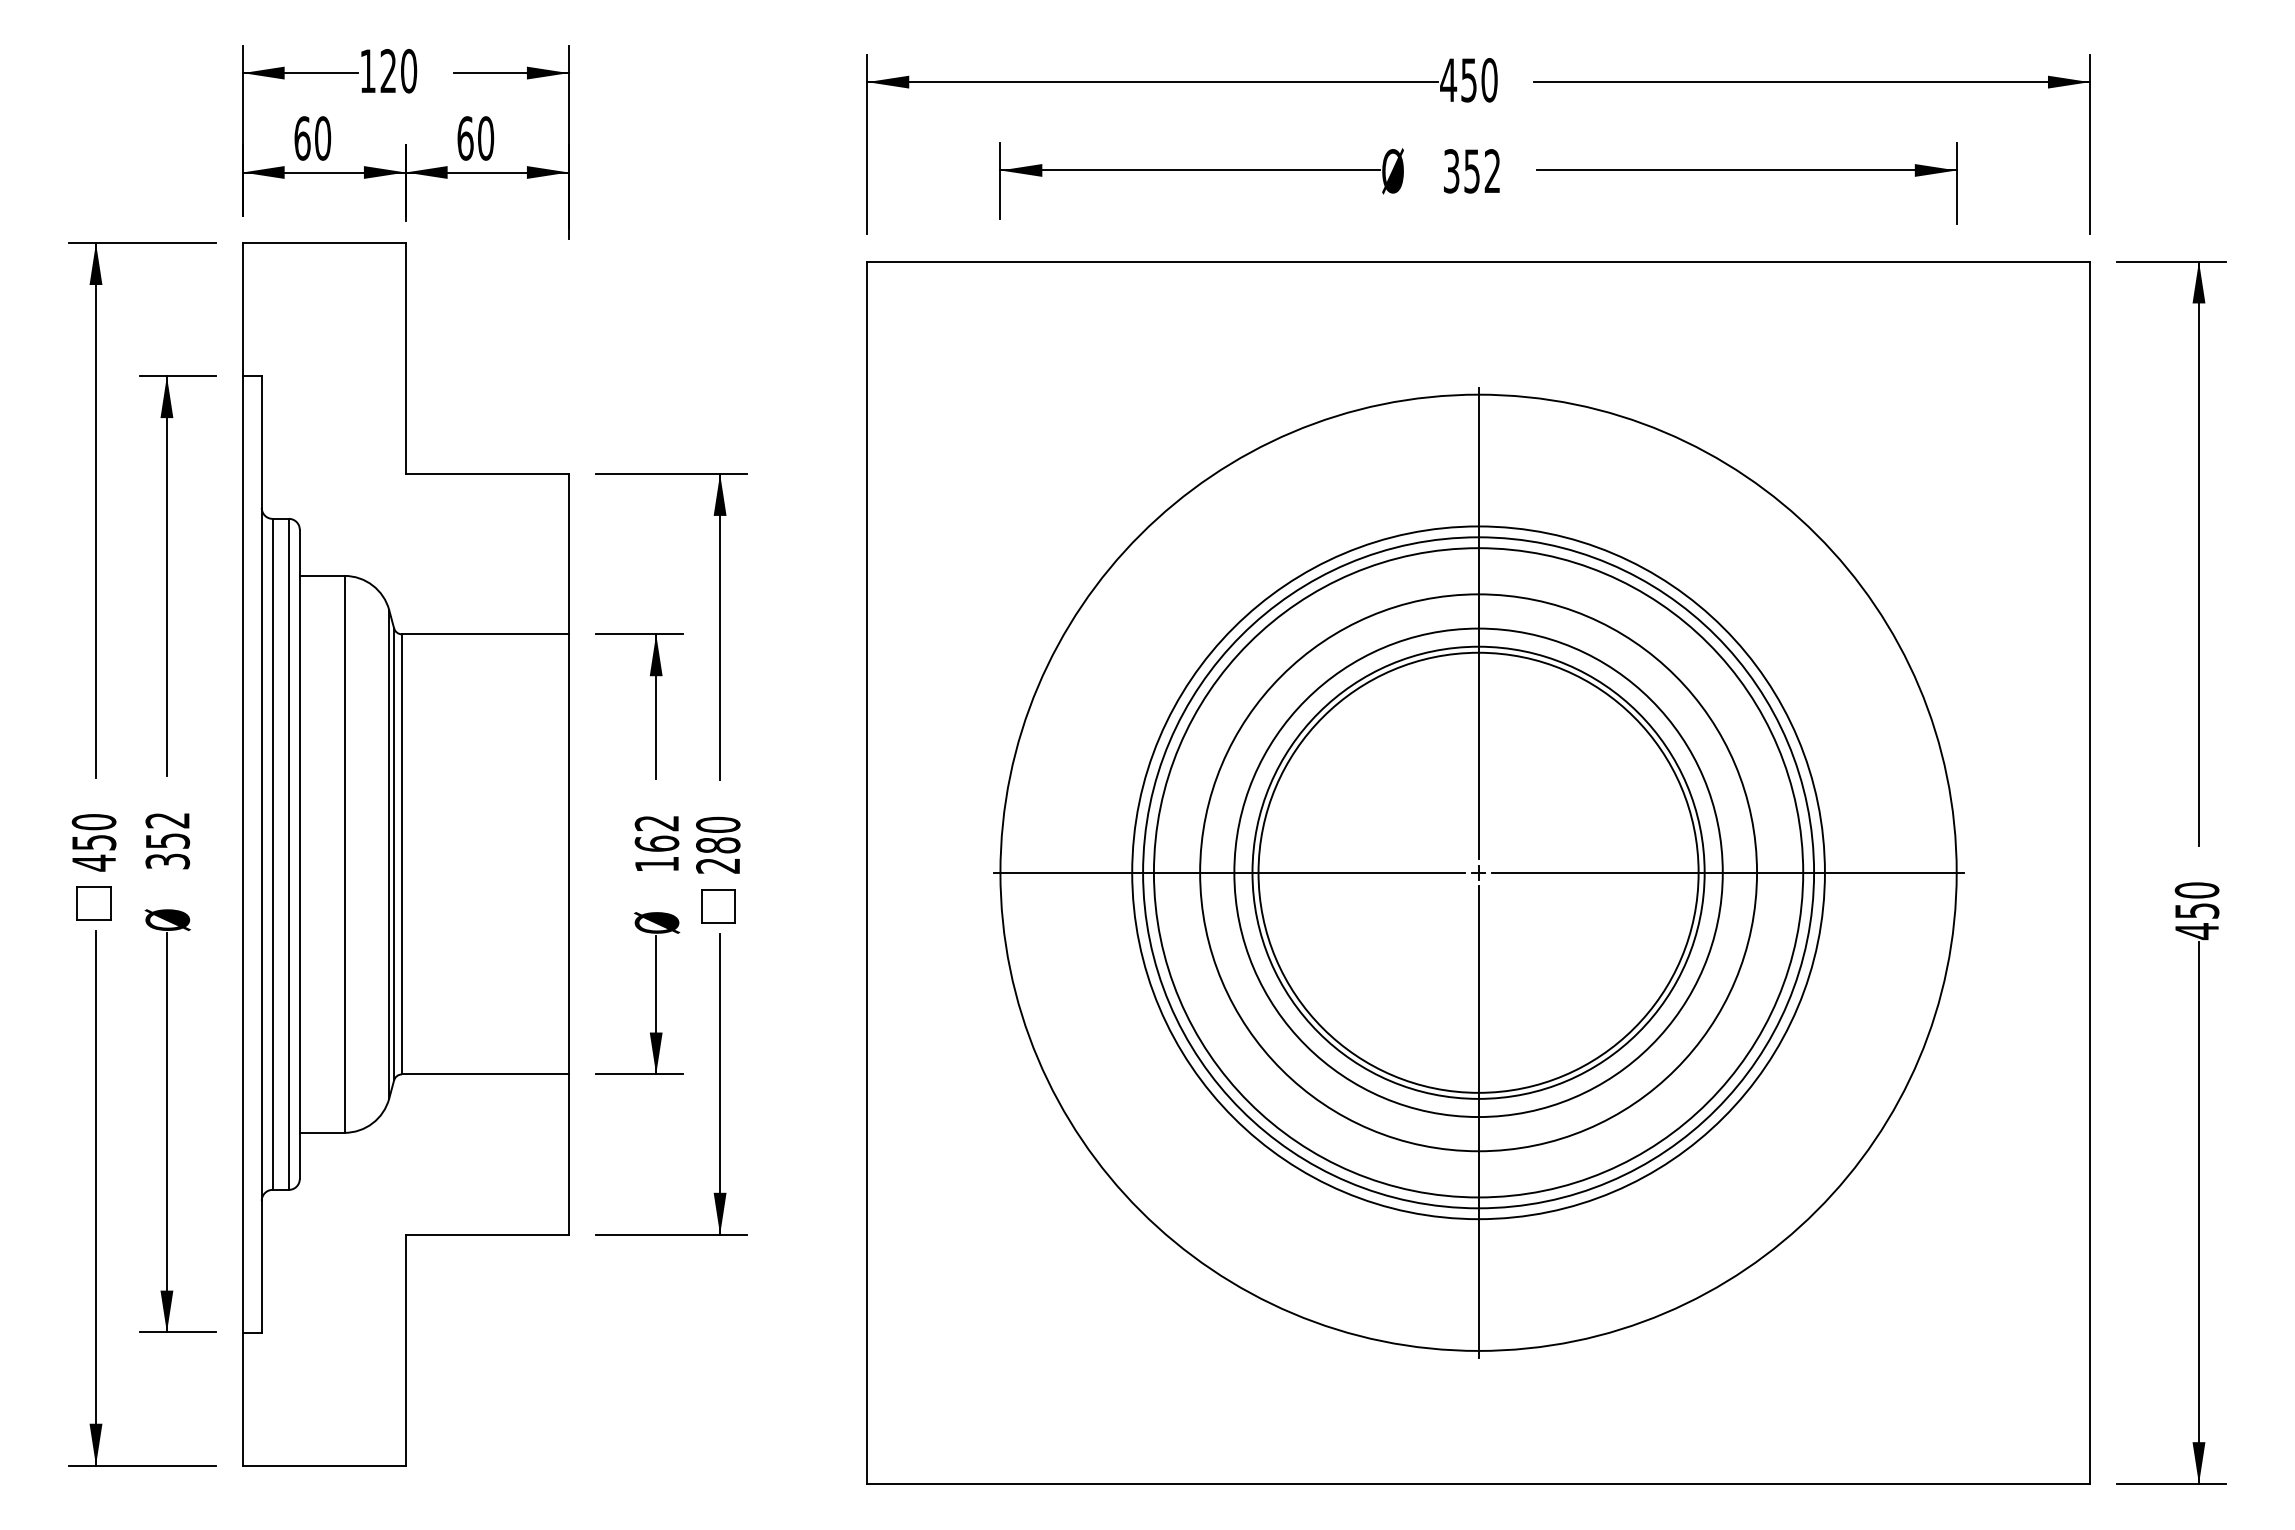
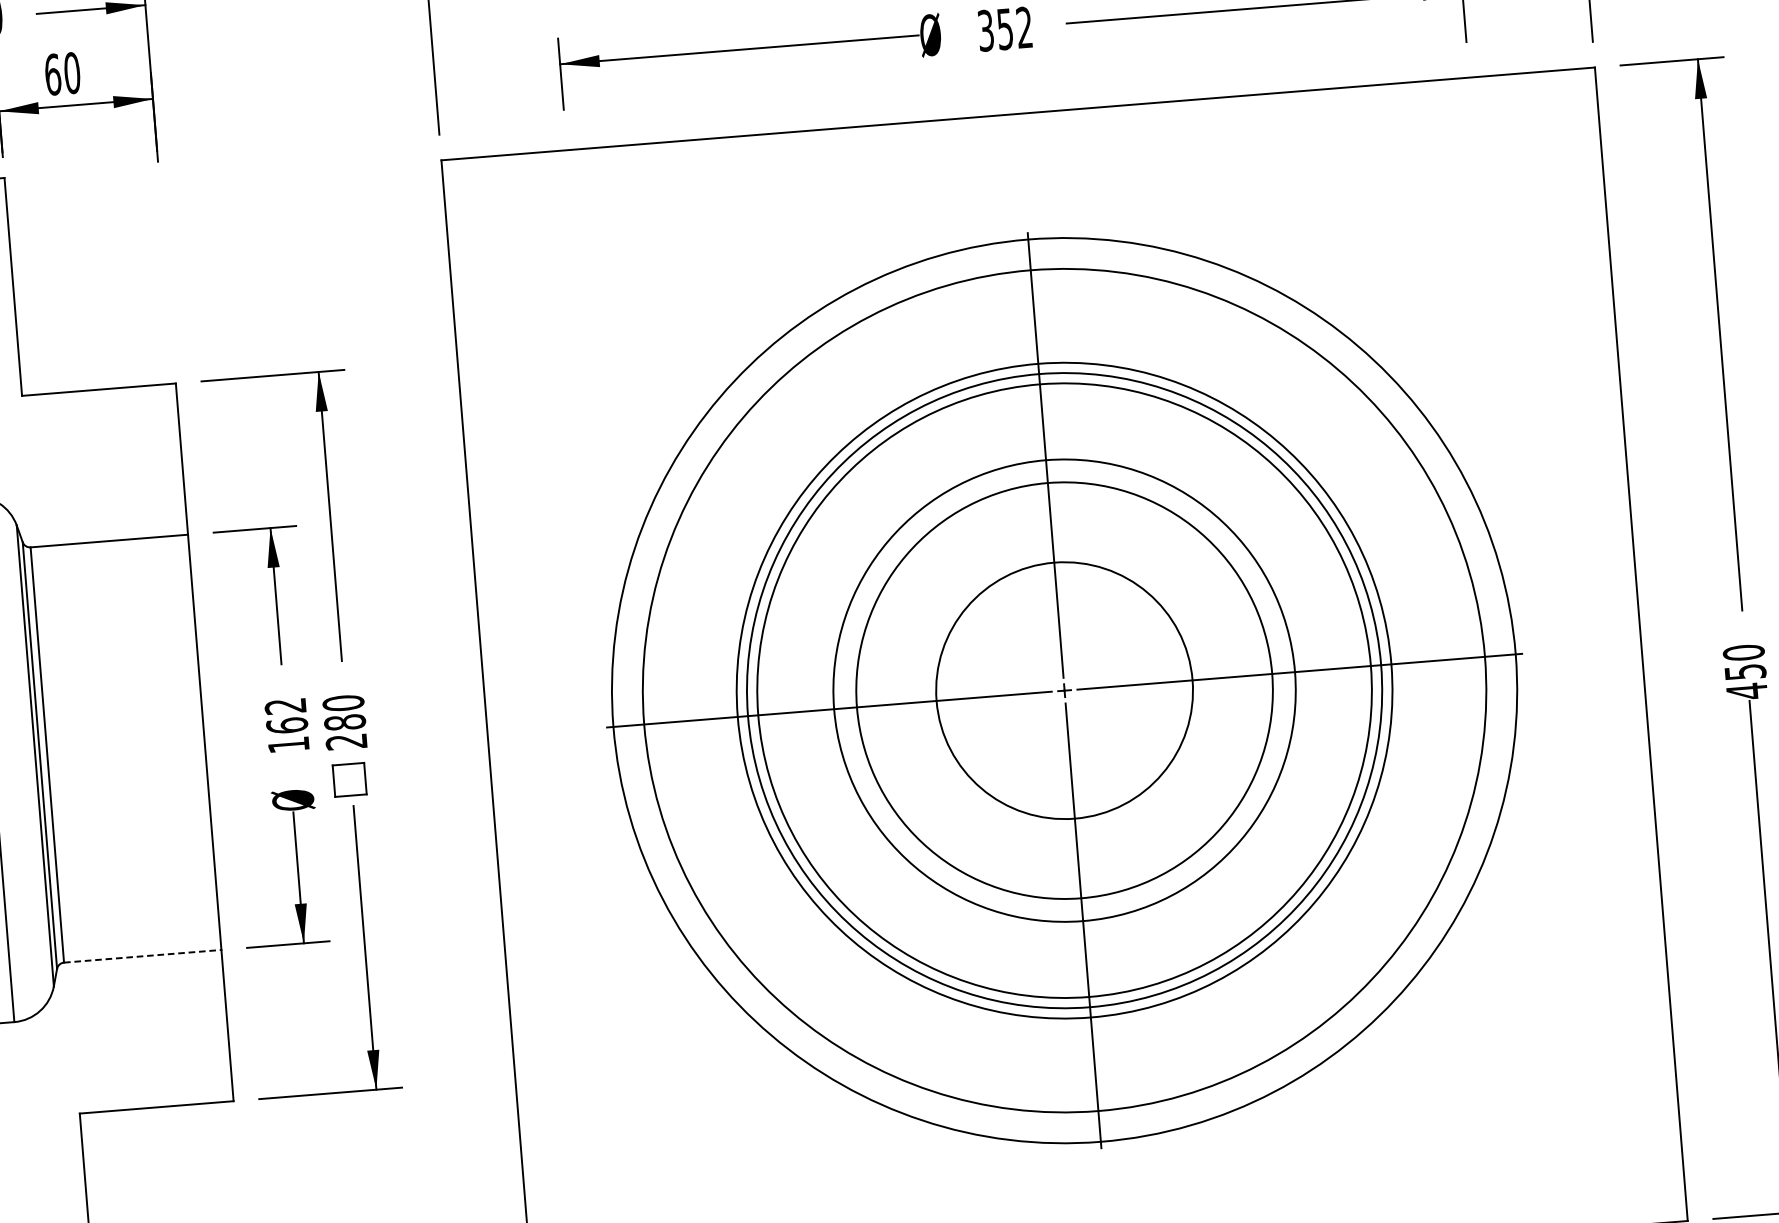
circle: (1478, 872) -> (1064, 690), size x0.6
circle: (1478, 872) -> (1064, 690), size x1.6
line: (485, 1074) -> (142, 956), solid -> dashed

